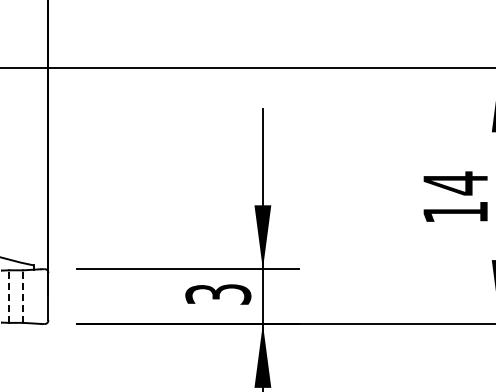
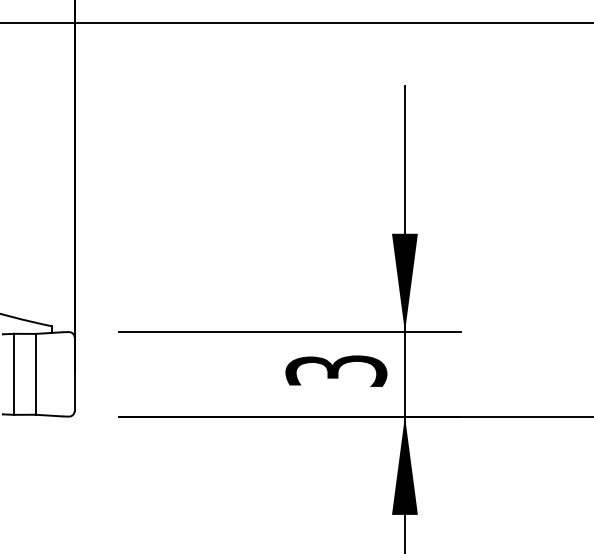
line: (9, 296) -> (14, 374), dashed -> solid
line: (23, 296) -> (36, 374), dashed -> solid

